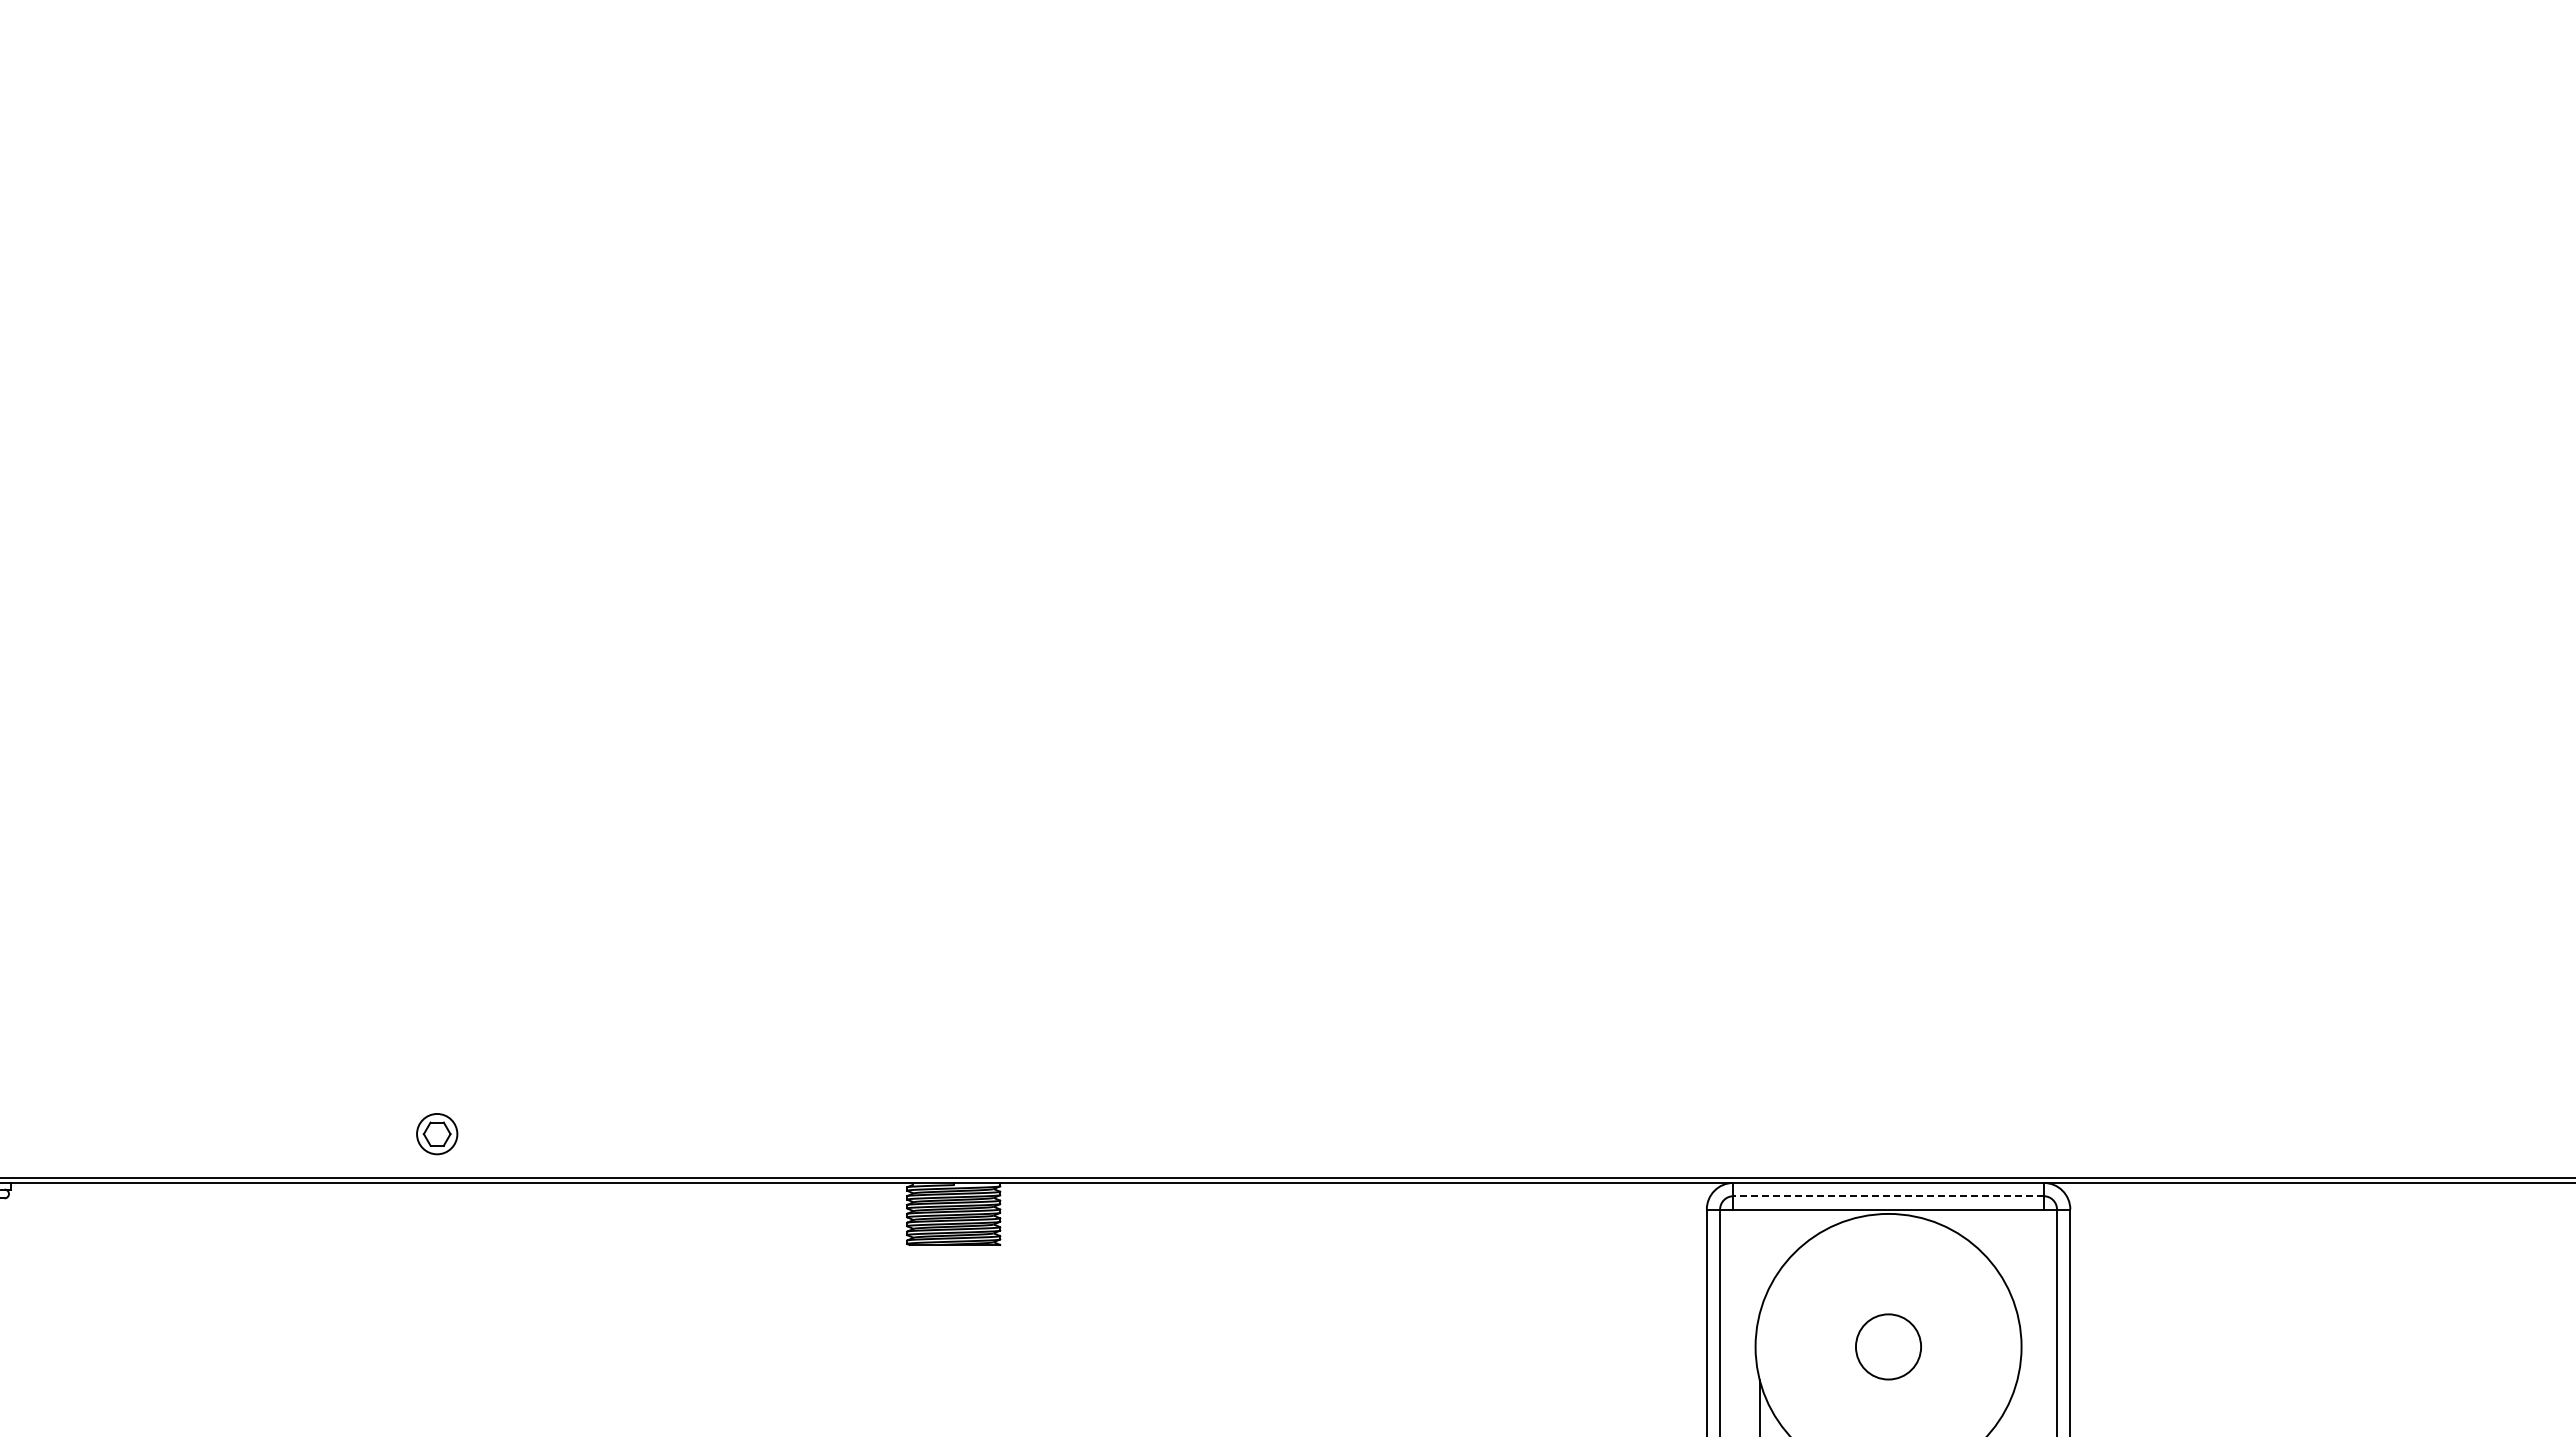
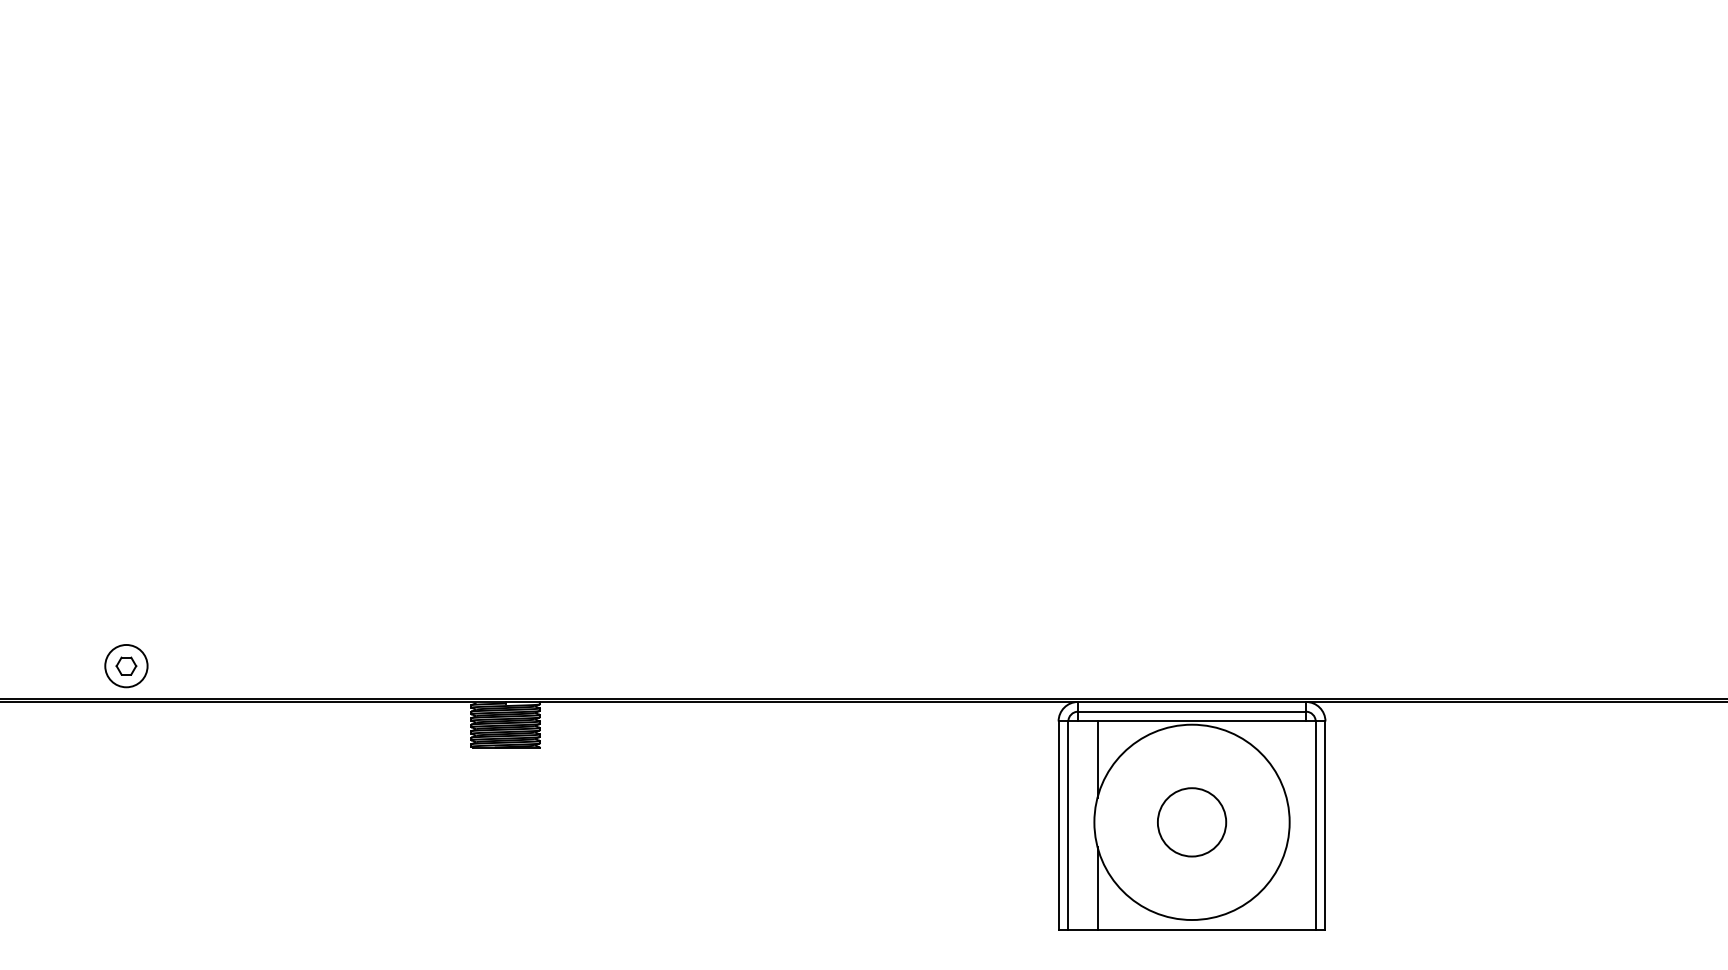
circle: (437, 1133) -> (126, 665), size x1.43
line: (1888, 1196) -> (1191, 711), dashed -> solid
line: (1760, 1261) -> (1098, 759), added
circle: (1888, 1346) -> (1191, 822), size x1.43

